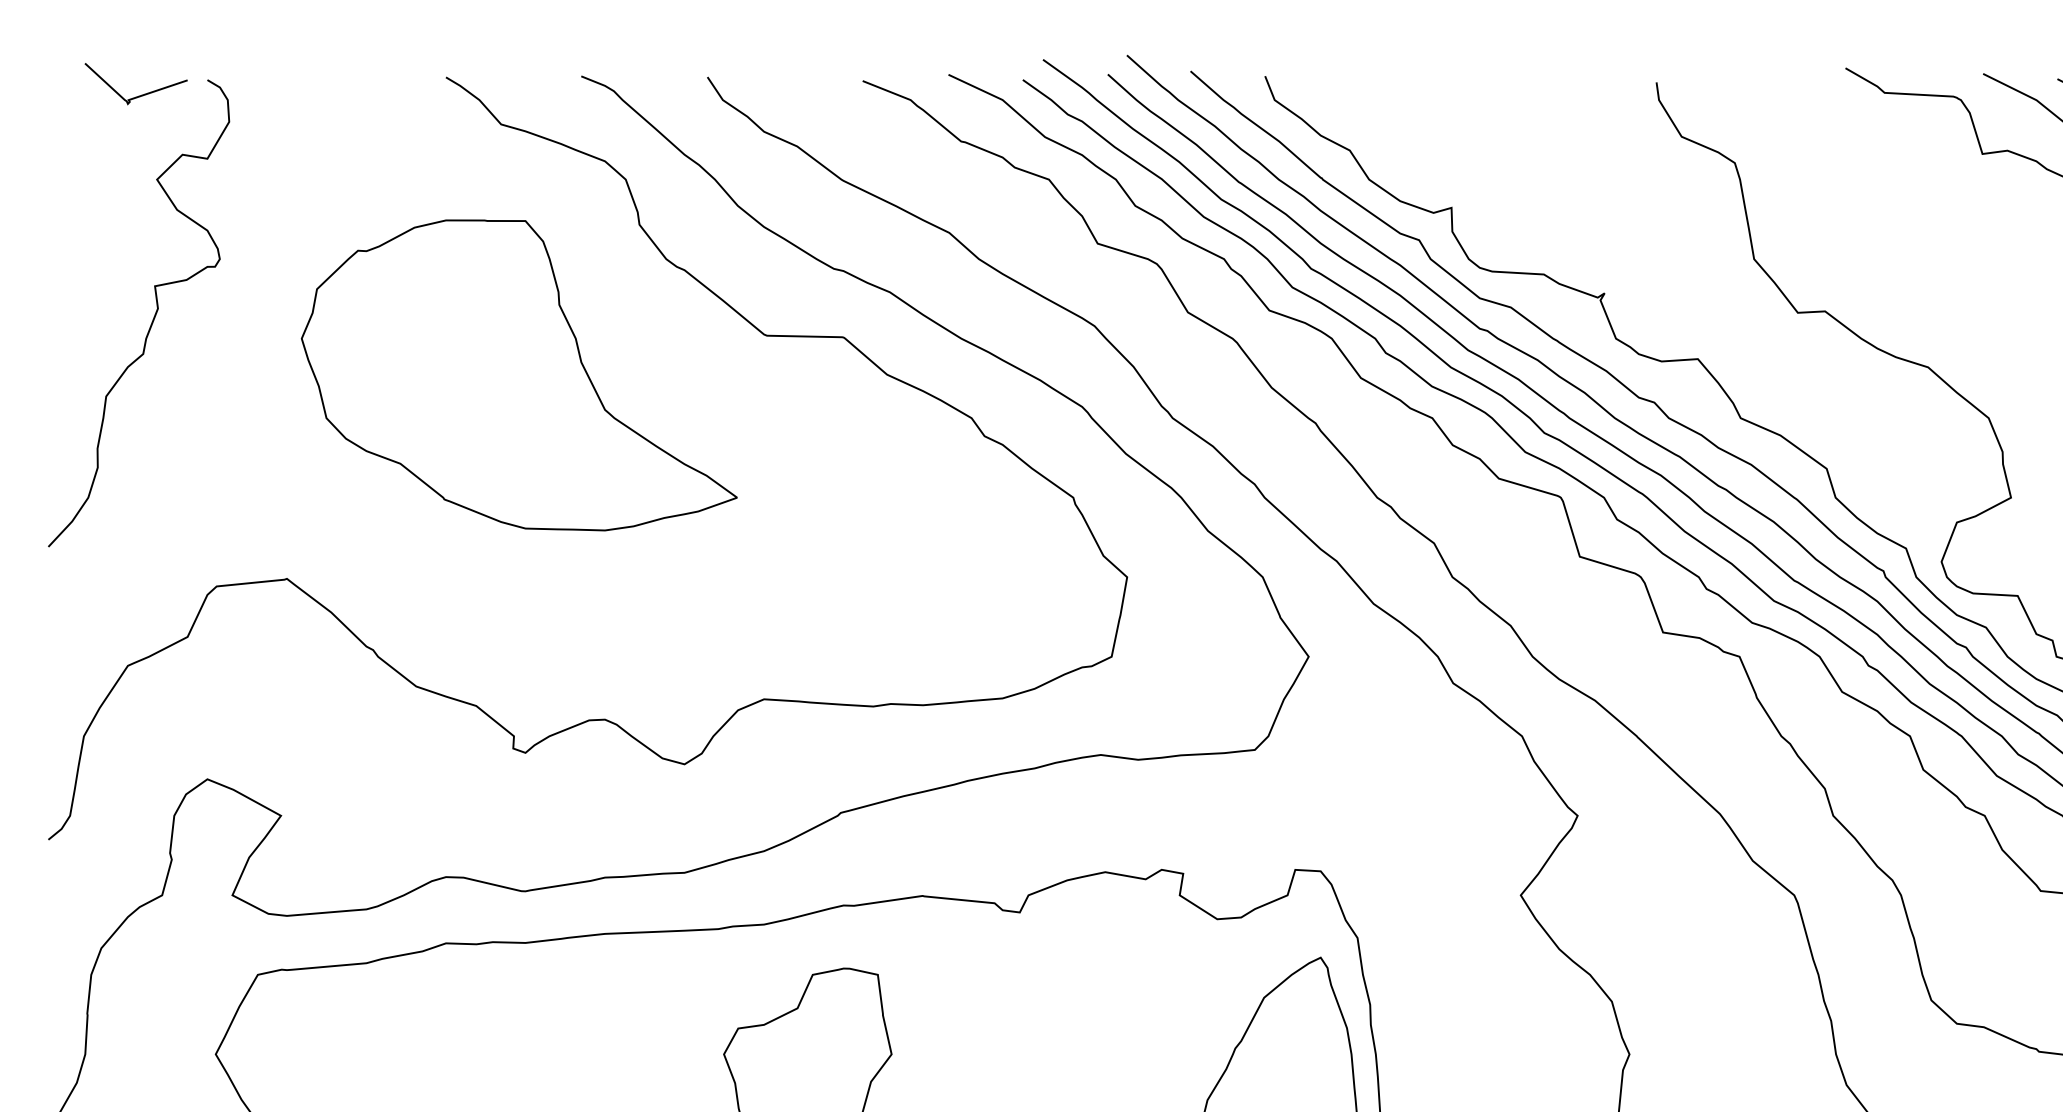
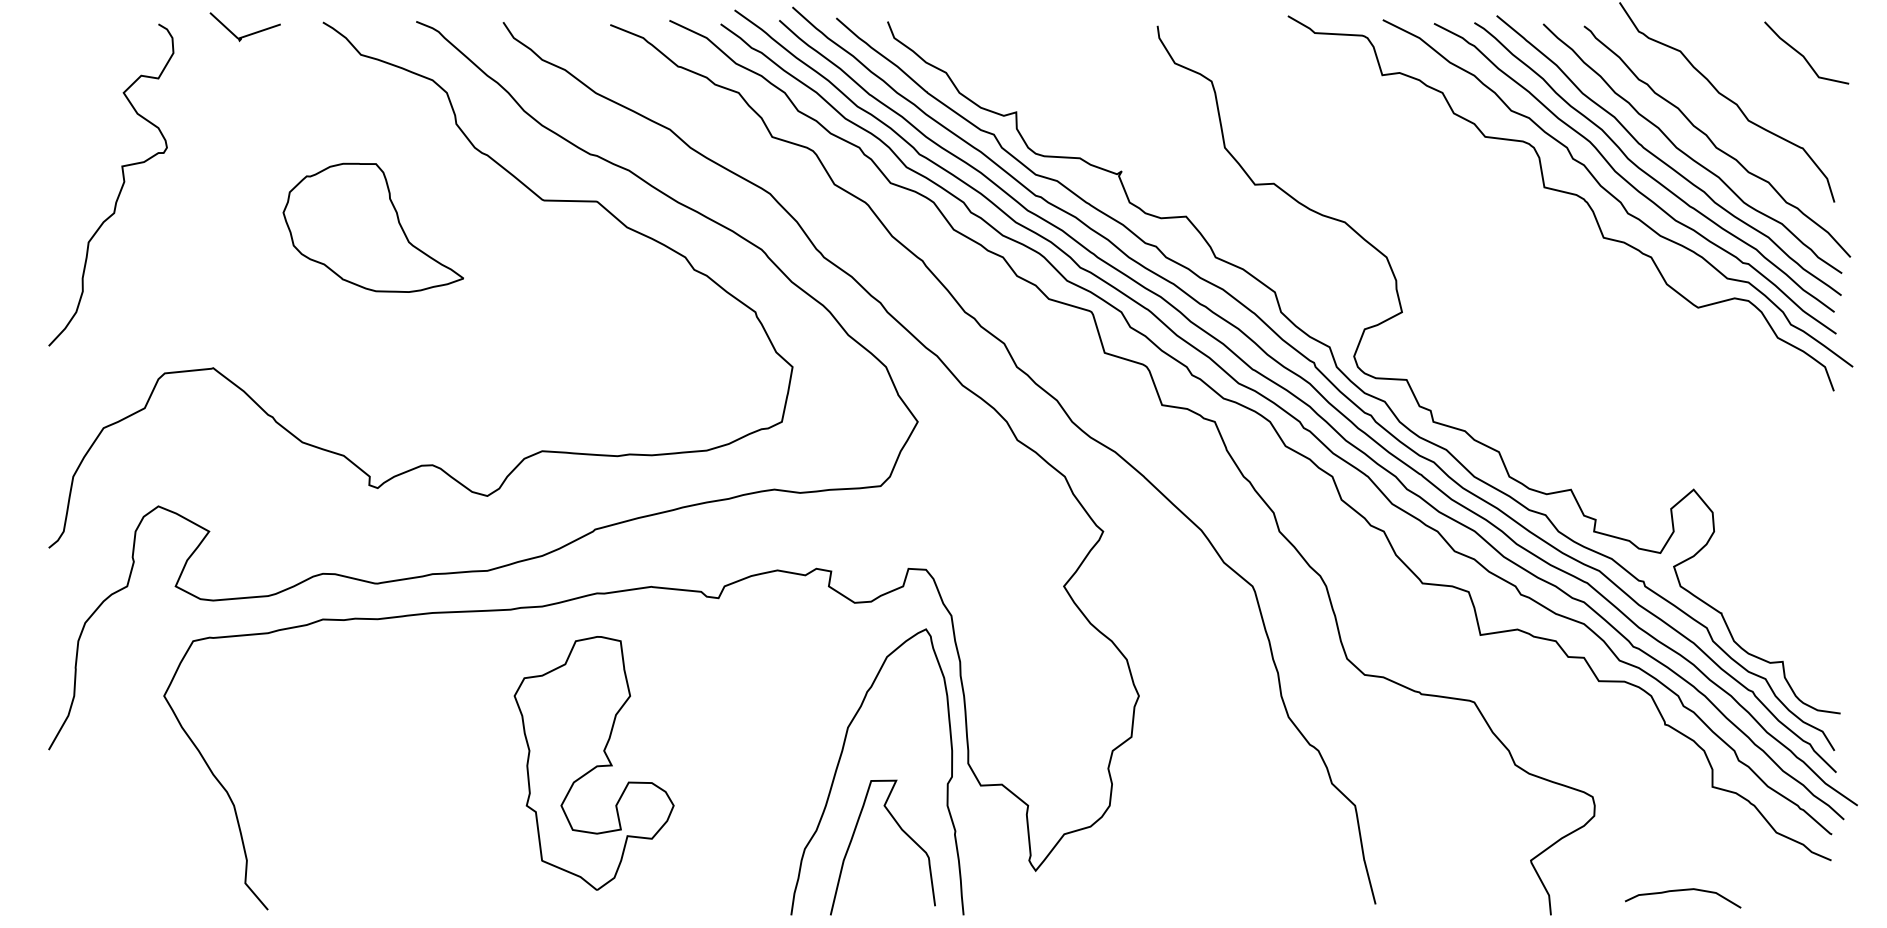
curve: (139, 94) -> (247, 34), moved
part: (519, 374) -> (373, 227), size x0.6

